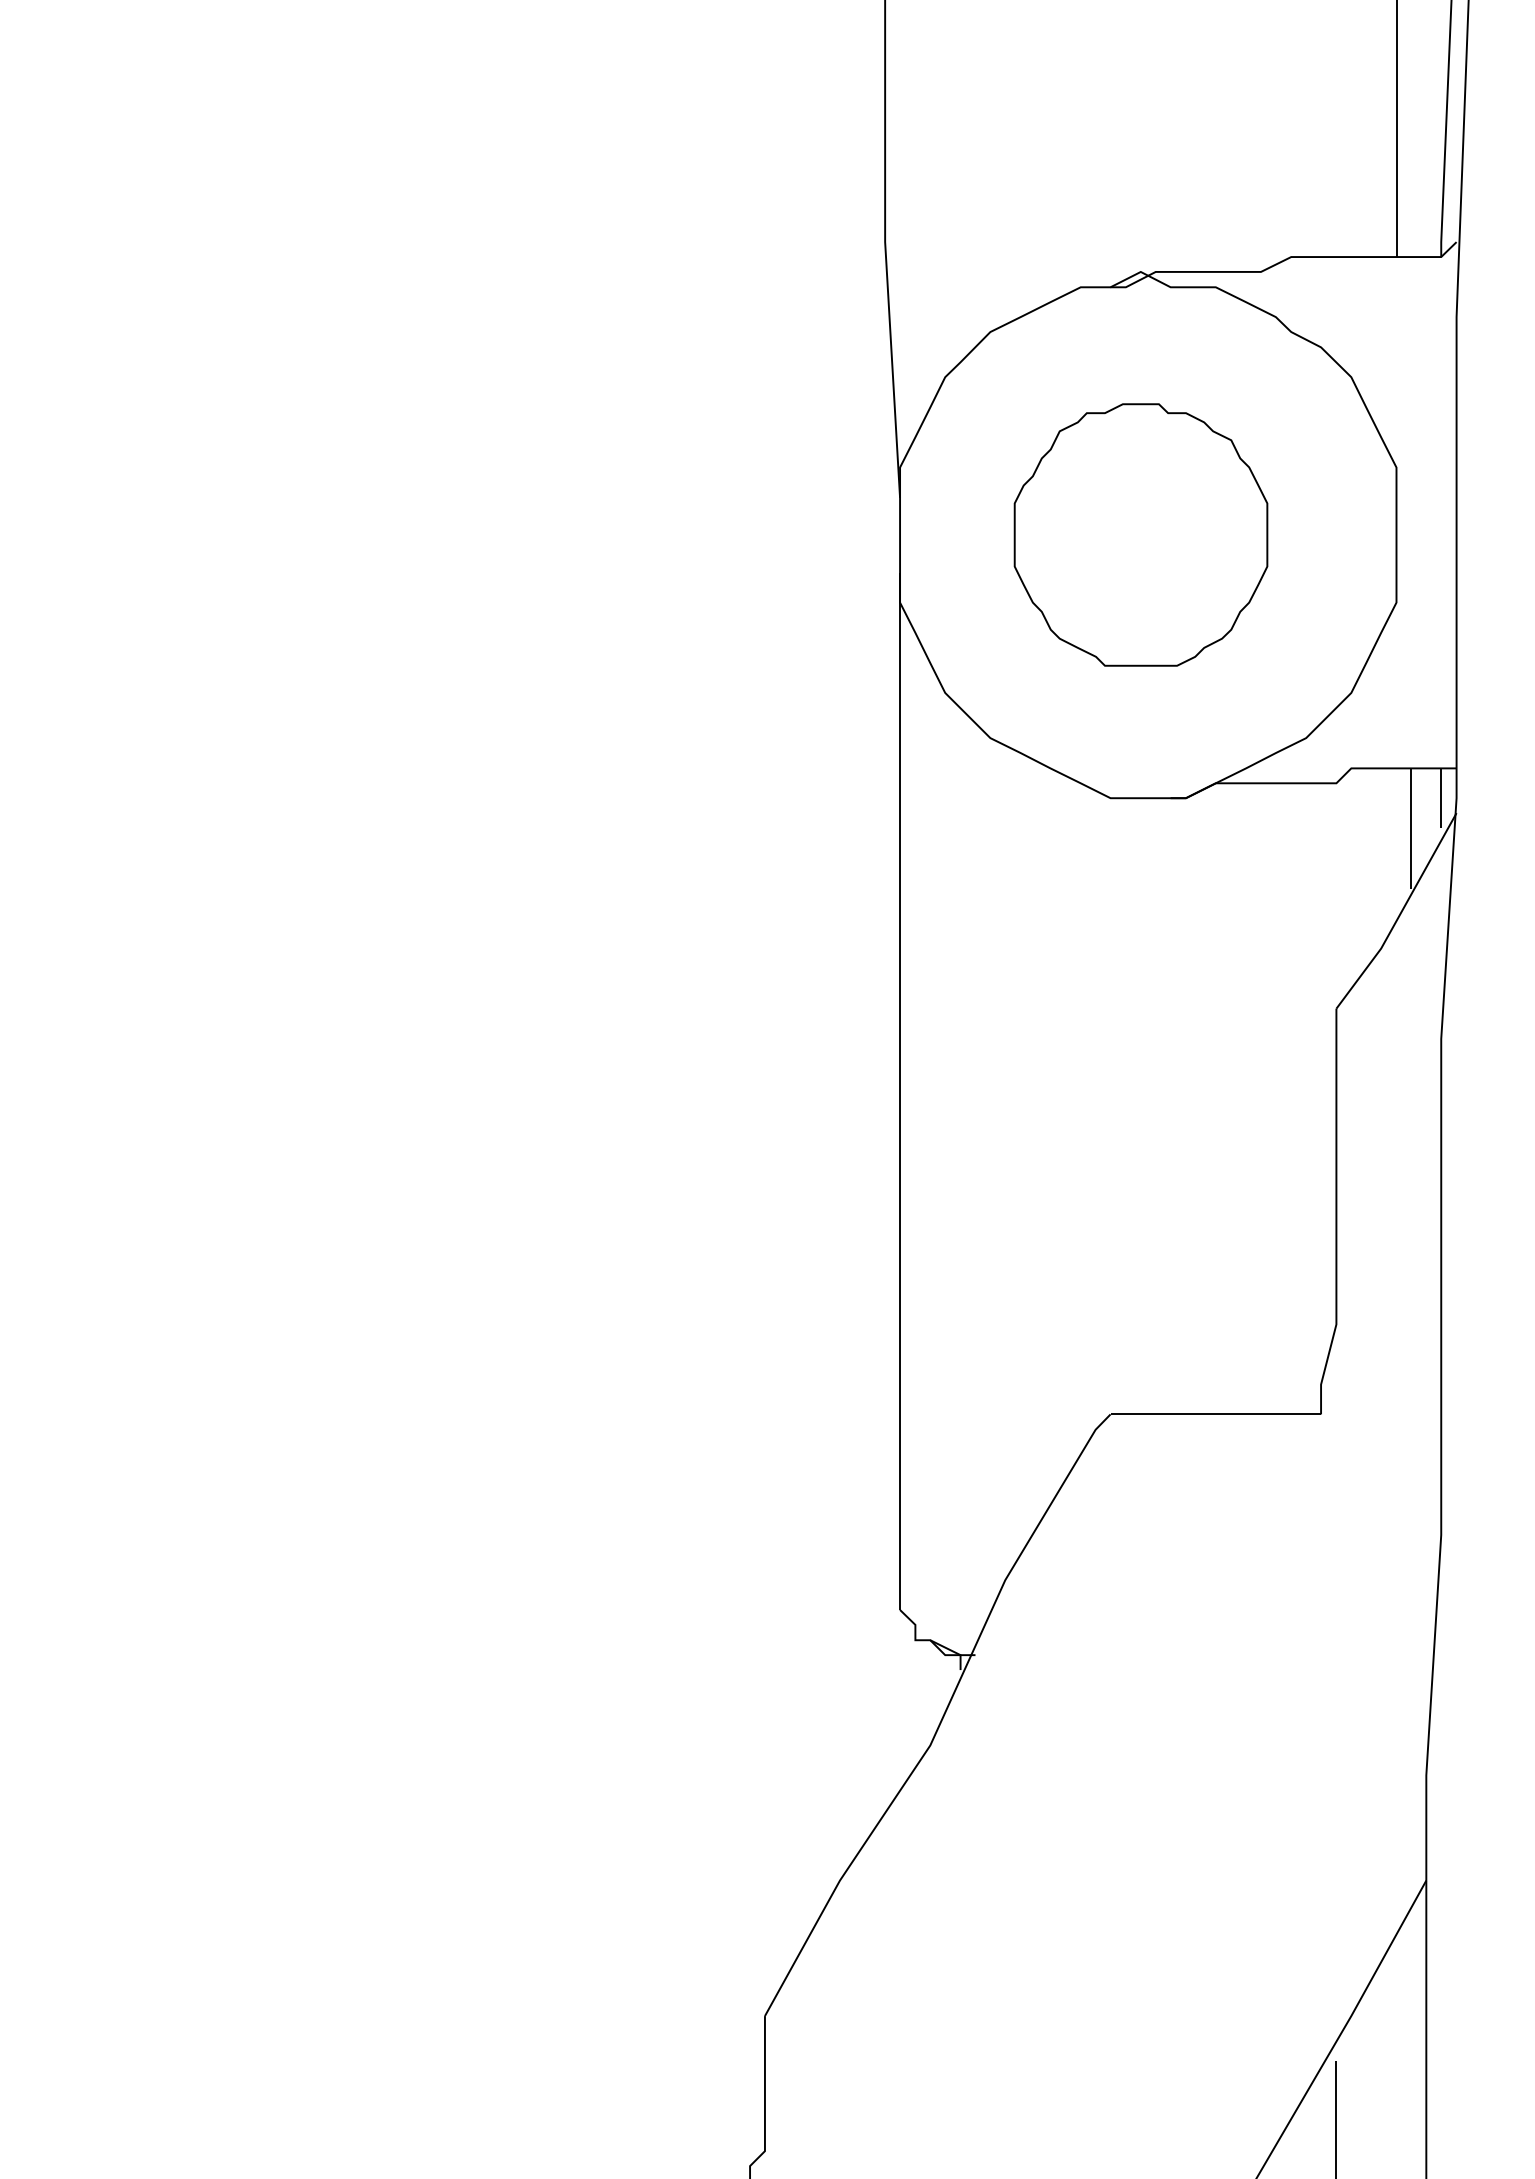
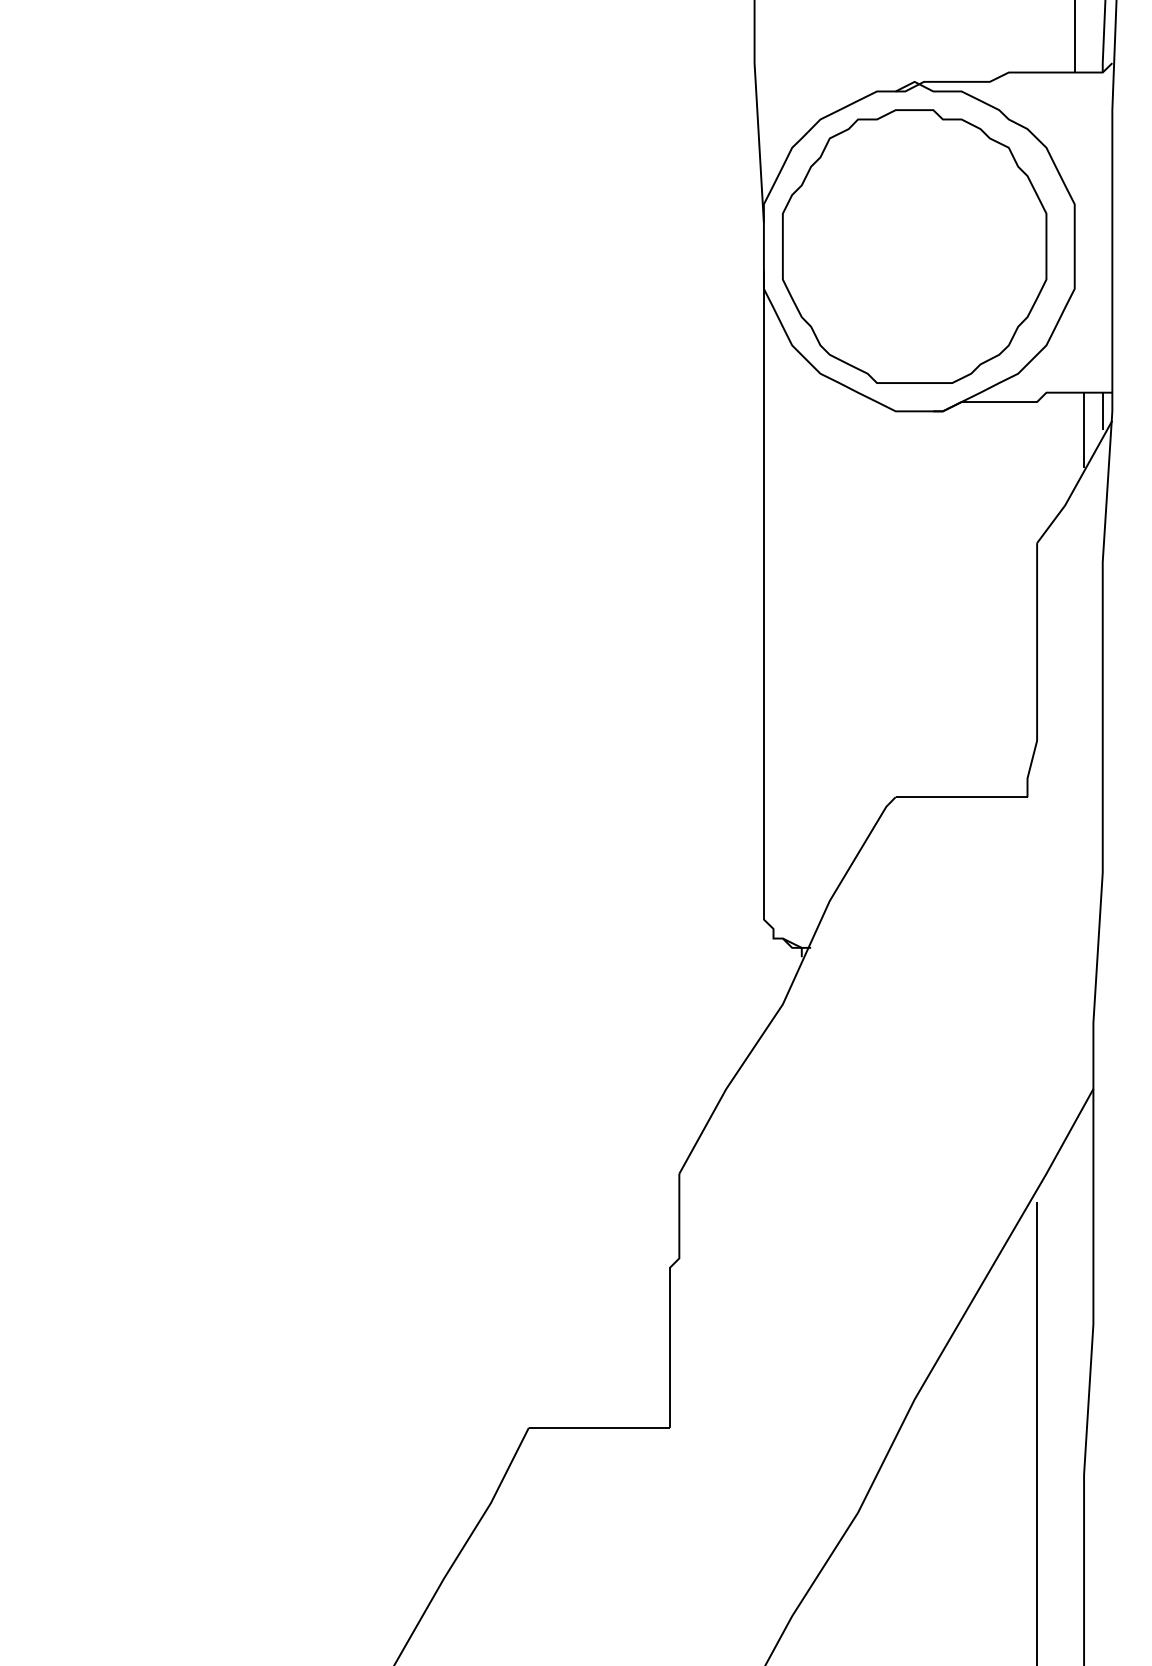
part: (1140, 534) -> (914, 246), size x1.67

